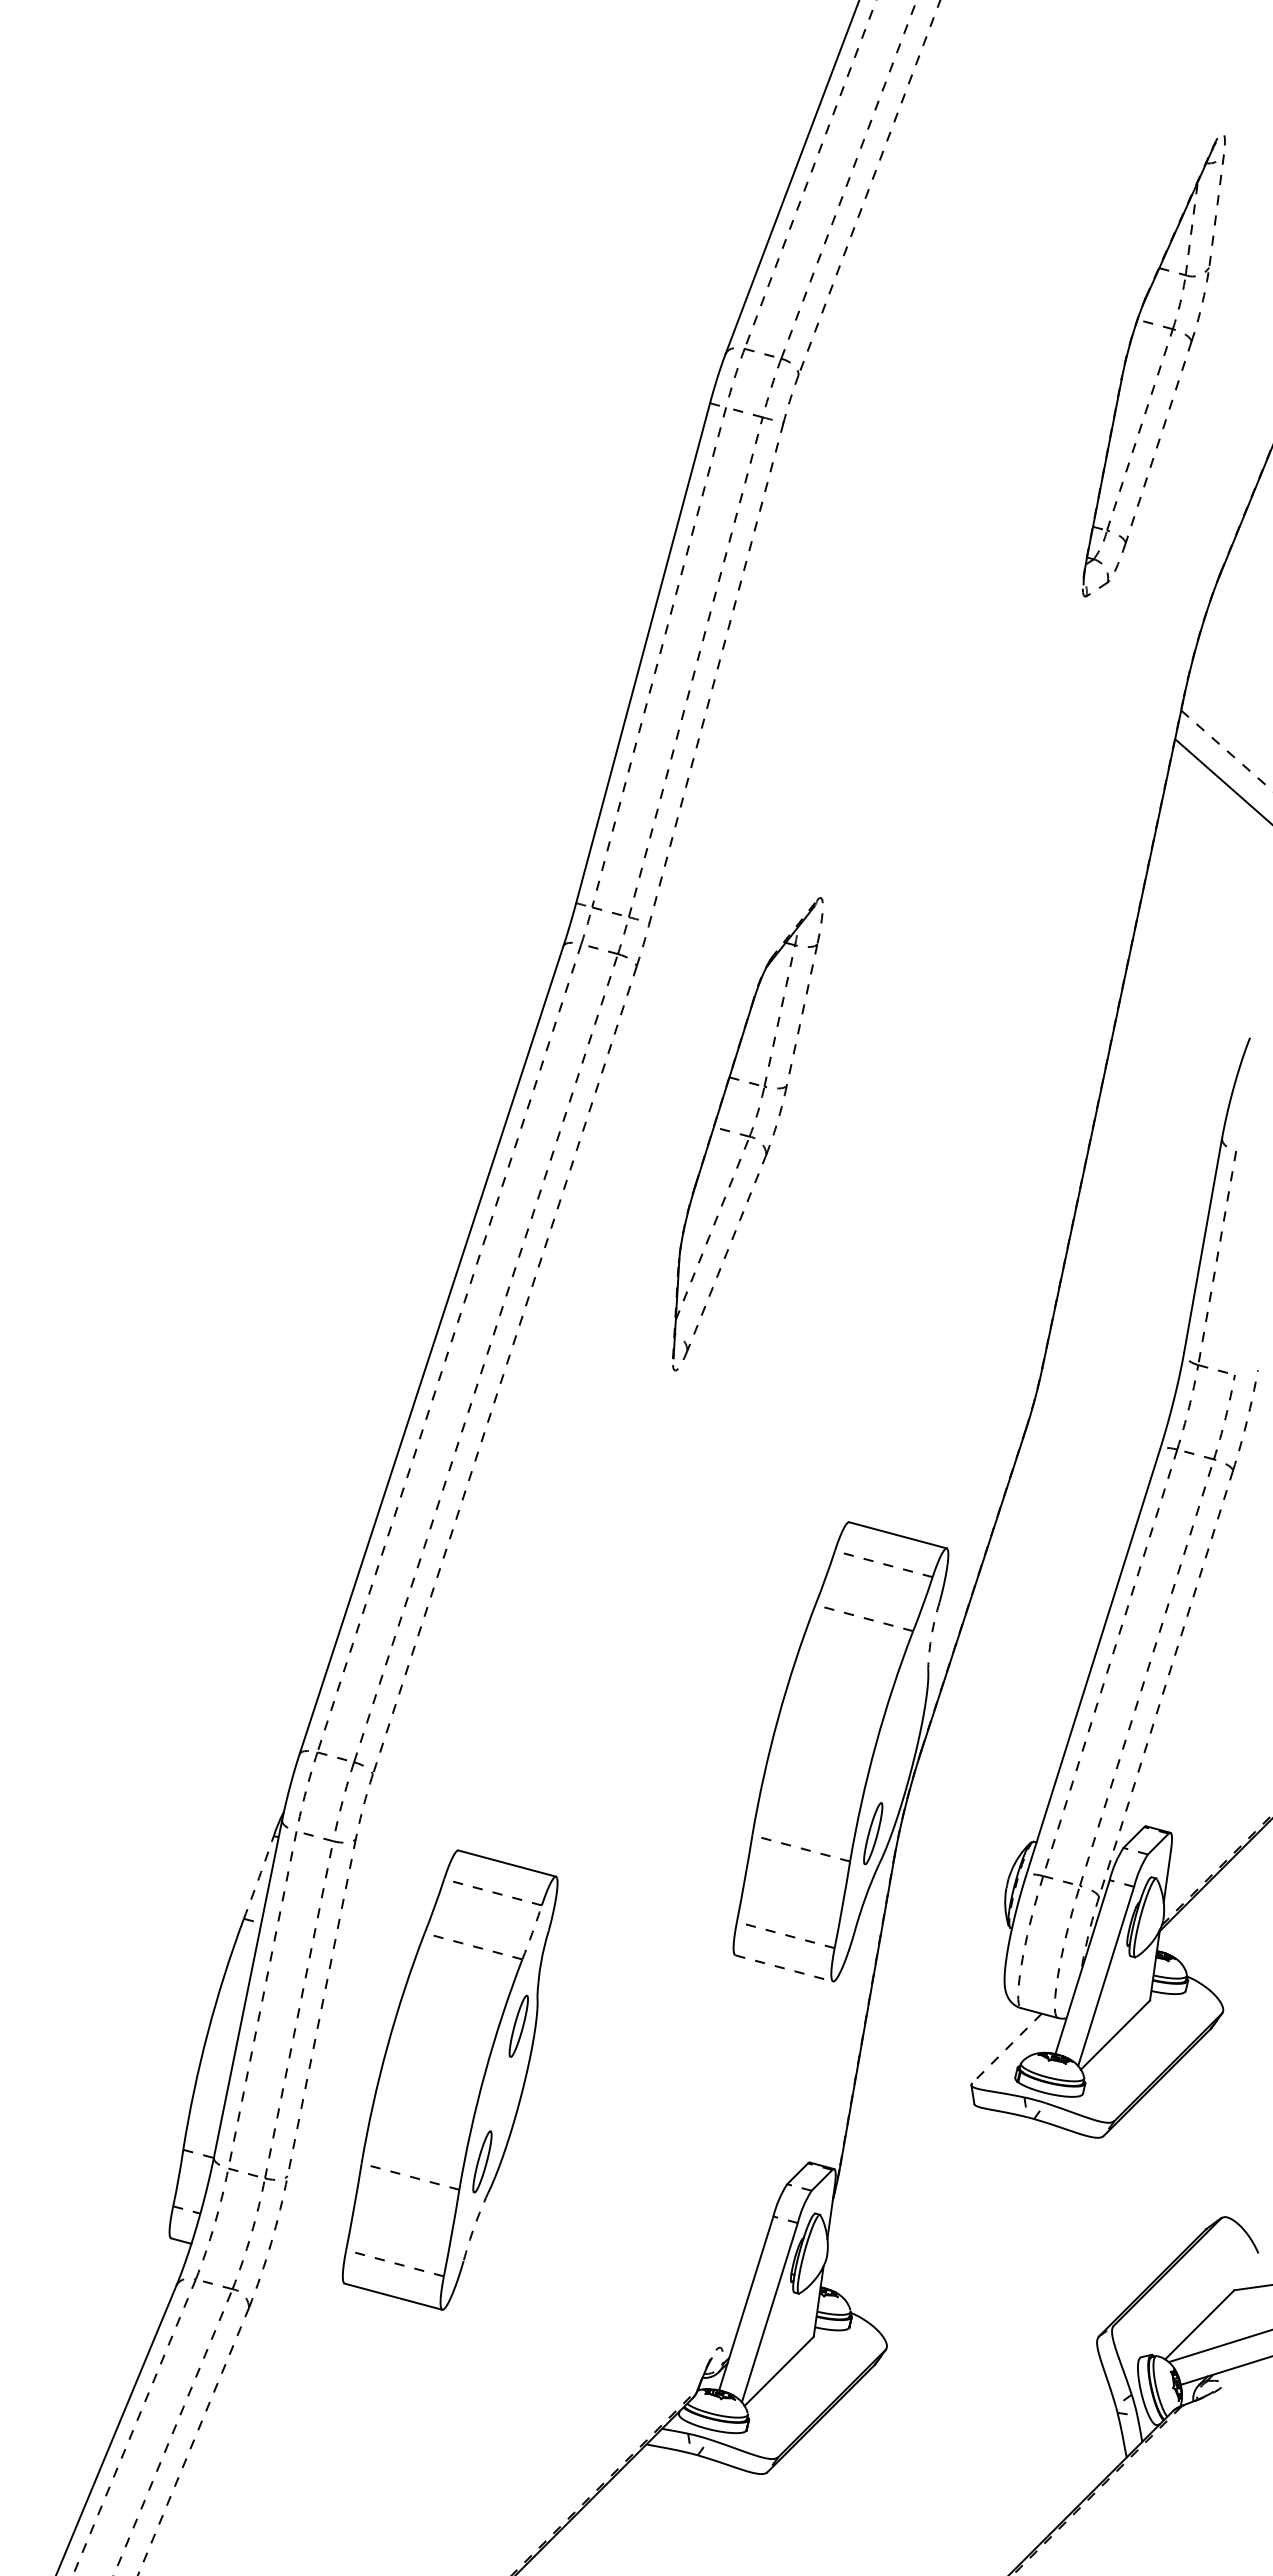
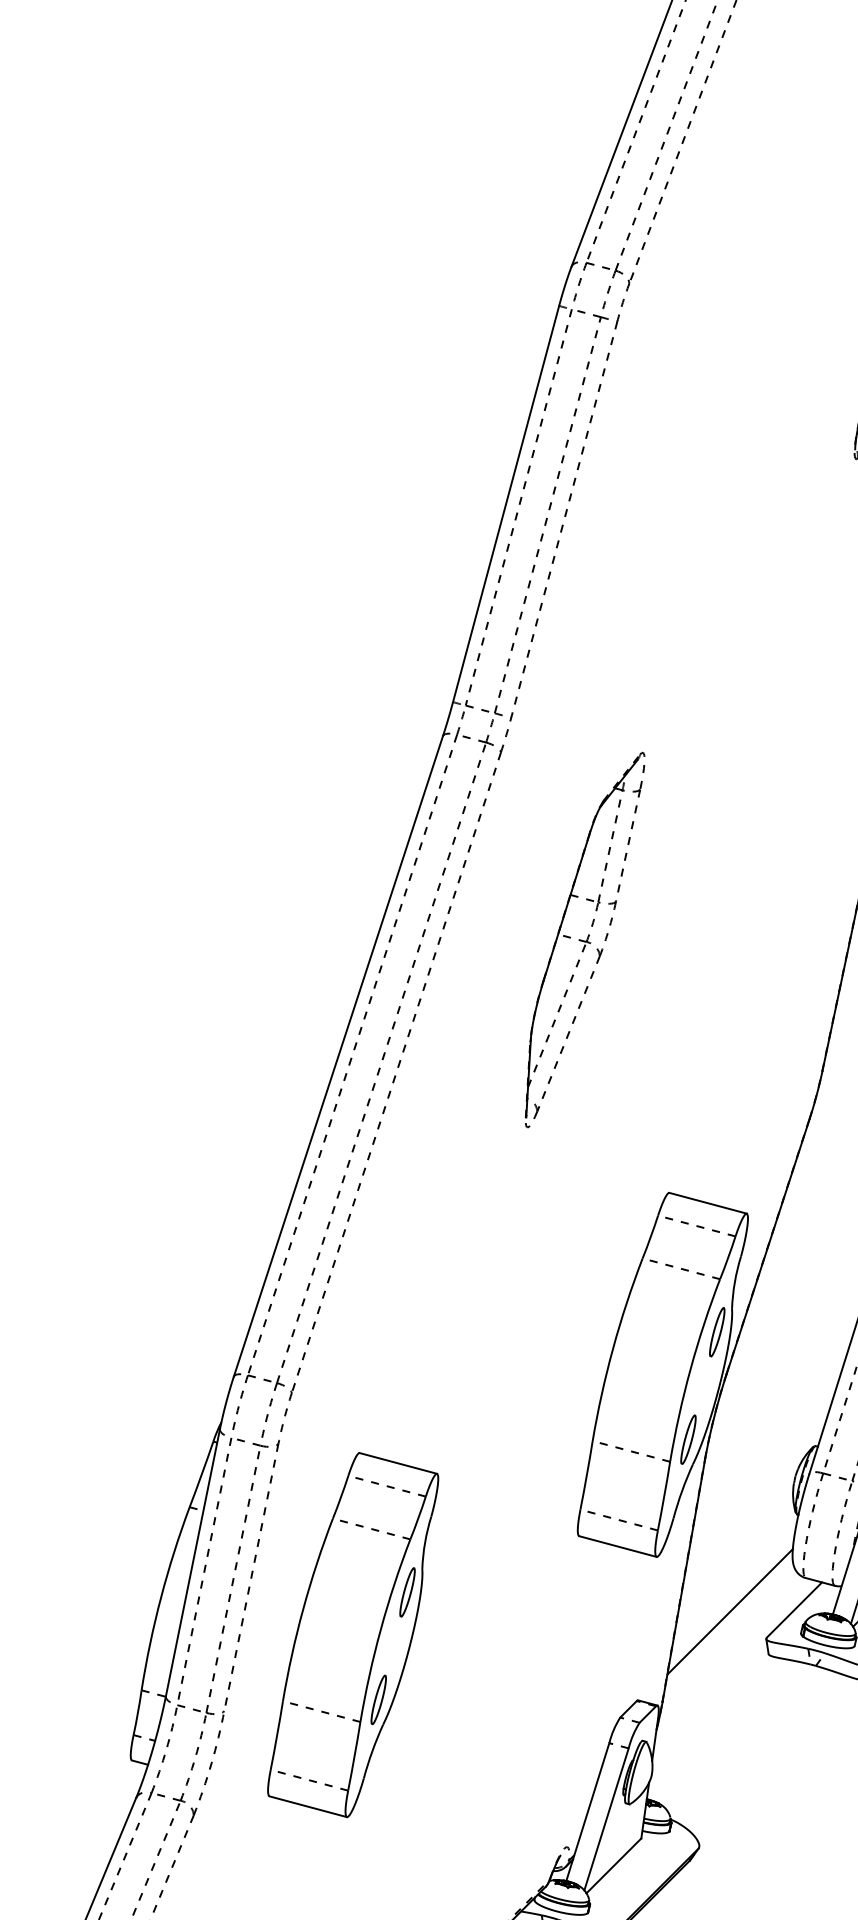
part: (747, 1134) -> (584, 940), moved
arc: (931, 1635) -> (734, 1282), dashed -> solid
part: (909, 1697) -> (717, 1331), added
arc: (259, 1877) -> (202, 1474), dashed -> solid
arc: (532, 1932) -> (418, 1518), dashed -> solid
line: (784, 1968) -> (618, 1546), dashed -> solid
line: (1007, 2048) -> (794, 1610), dashed -> solid
line: (925, 2050) -> (729, 1611), added
arc: (474, 2226) -> (372, 1751), dashed -> solid

